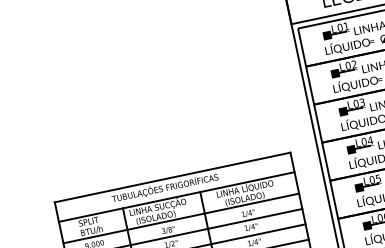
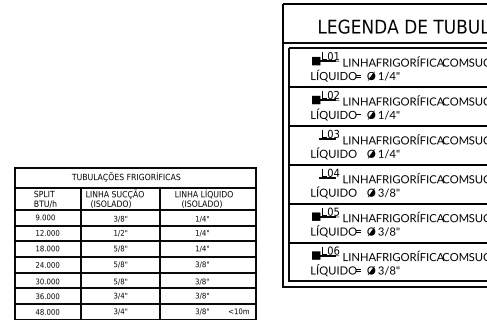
fill: (352, 109) -> (325, 138), removed
fill: (360, 147) -> (325, 177), removed

